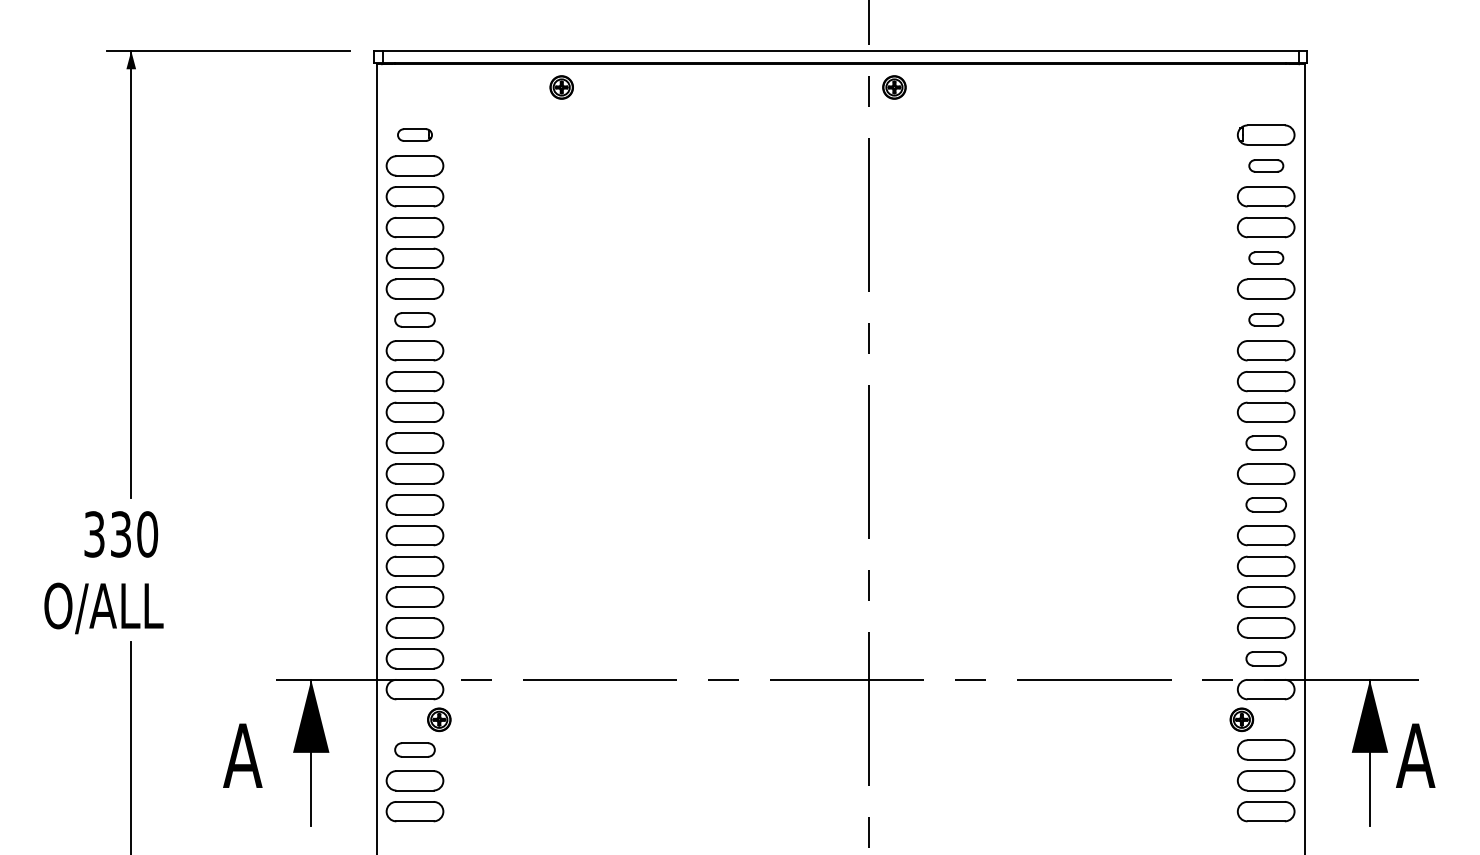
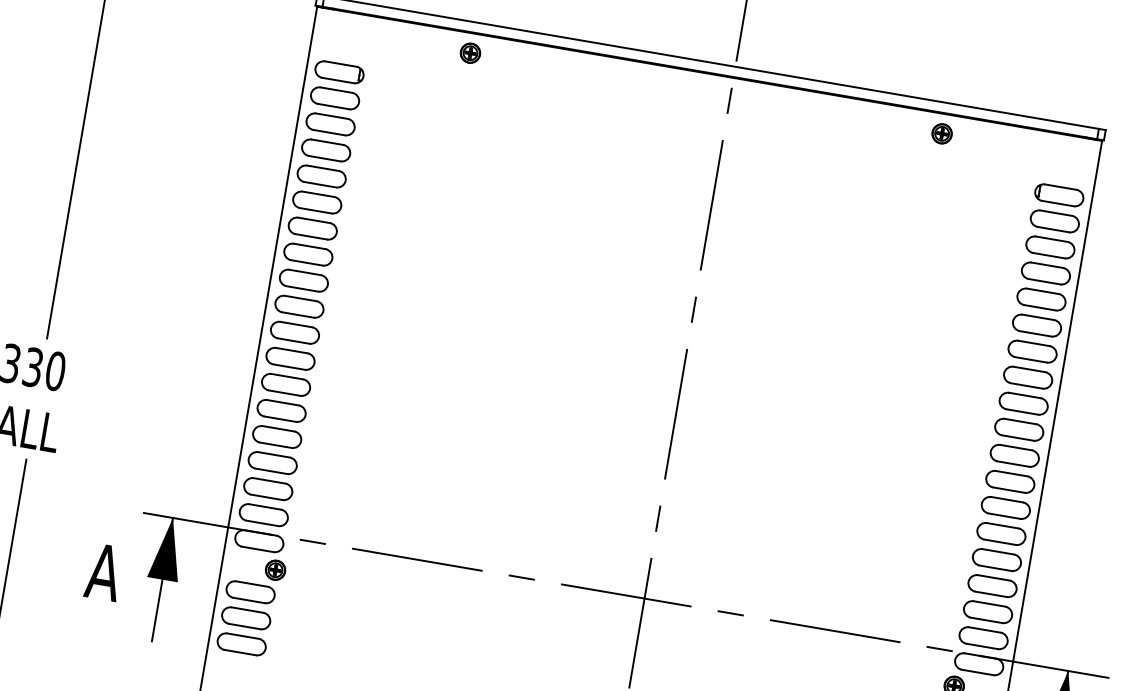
part: (894, 87) -> (942, 133), moved
part: (414, 134) -> (339, 71), size x1.67
part: (1266, 165) -> (1055, 221), size x1.67
part: (1266, 257) -> (1041, 298), size x1.67
part: (414, 319) -> (312, 228), size x1.43
part: (1266, 319) -> (1032, 351), size x1.67
part: (1266, 442) -> (1015, 455), size x1.43
part: (1266, 504) -> (1006, 507), size x1.43
part: (1266, 658) -> (983, 637), size x1.43
part: (414, 749) -> (250, 591), size x1.43

